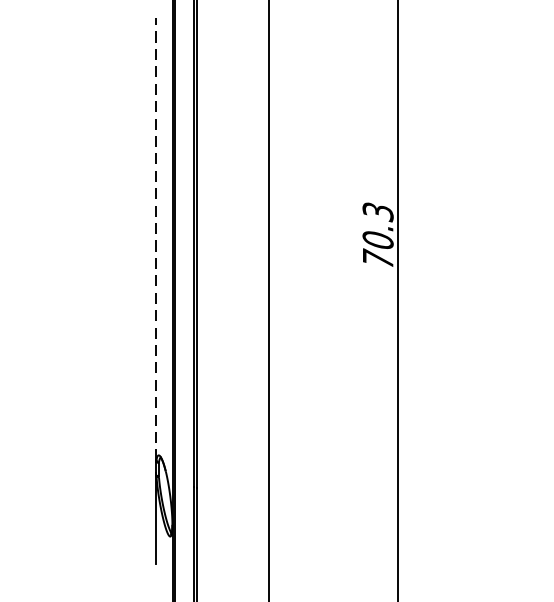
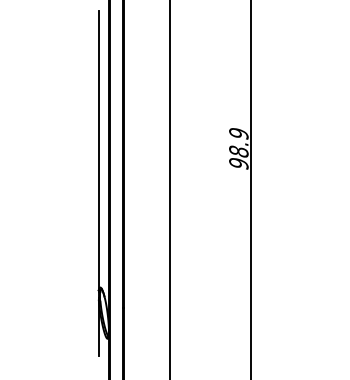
text: (377, 235) -> (238, 148), 70.3 -> 98.9
line: (155, 238) -> (98, 150), dashed -> solid

